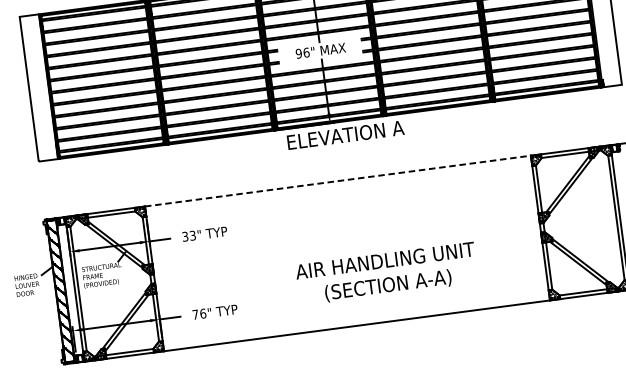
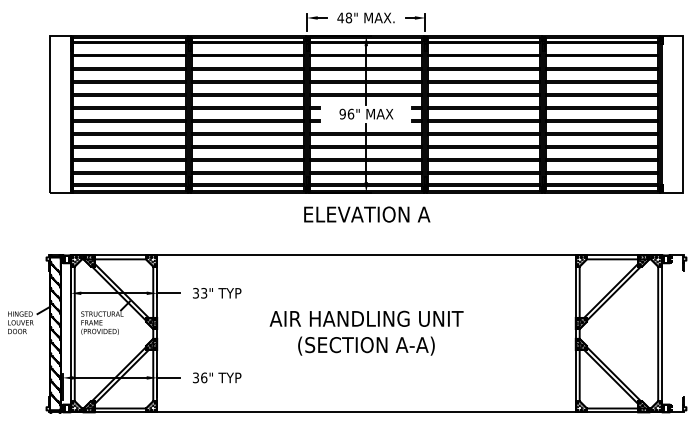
text: (345, 135) -> (367, 214), moved
line: (337, 181) -> (366, 255), dashed -> solid
text: (386, 273) -> (366, 332), moved
text: (195, 314) -> (195, 377), 76" -> 36"

